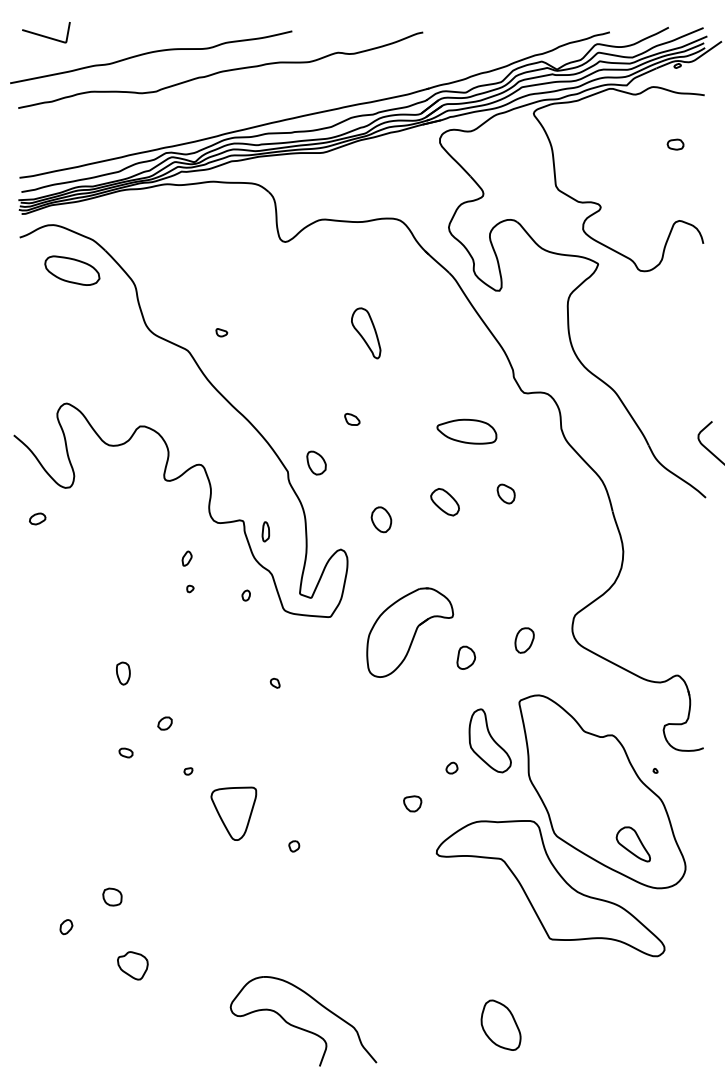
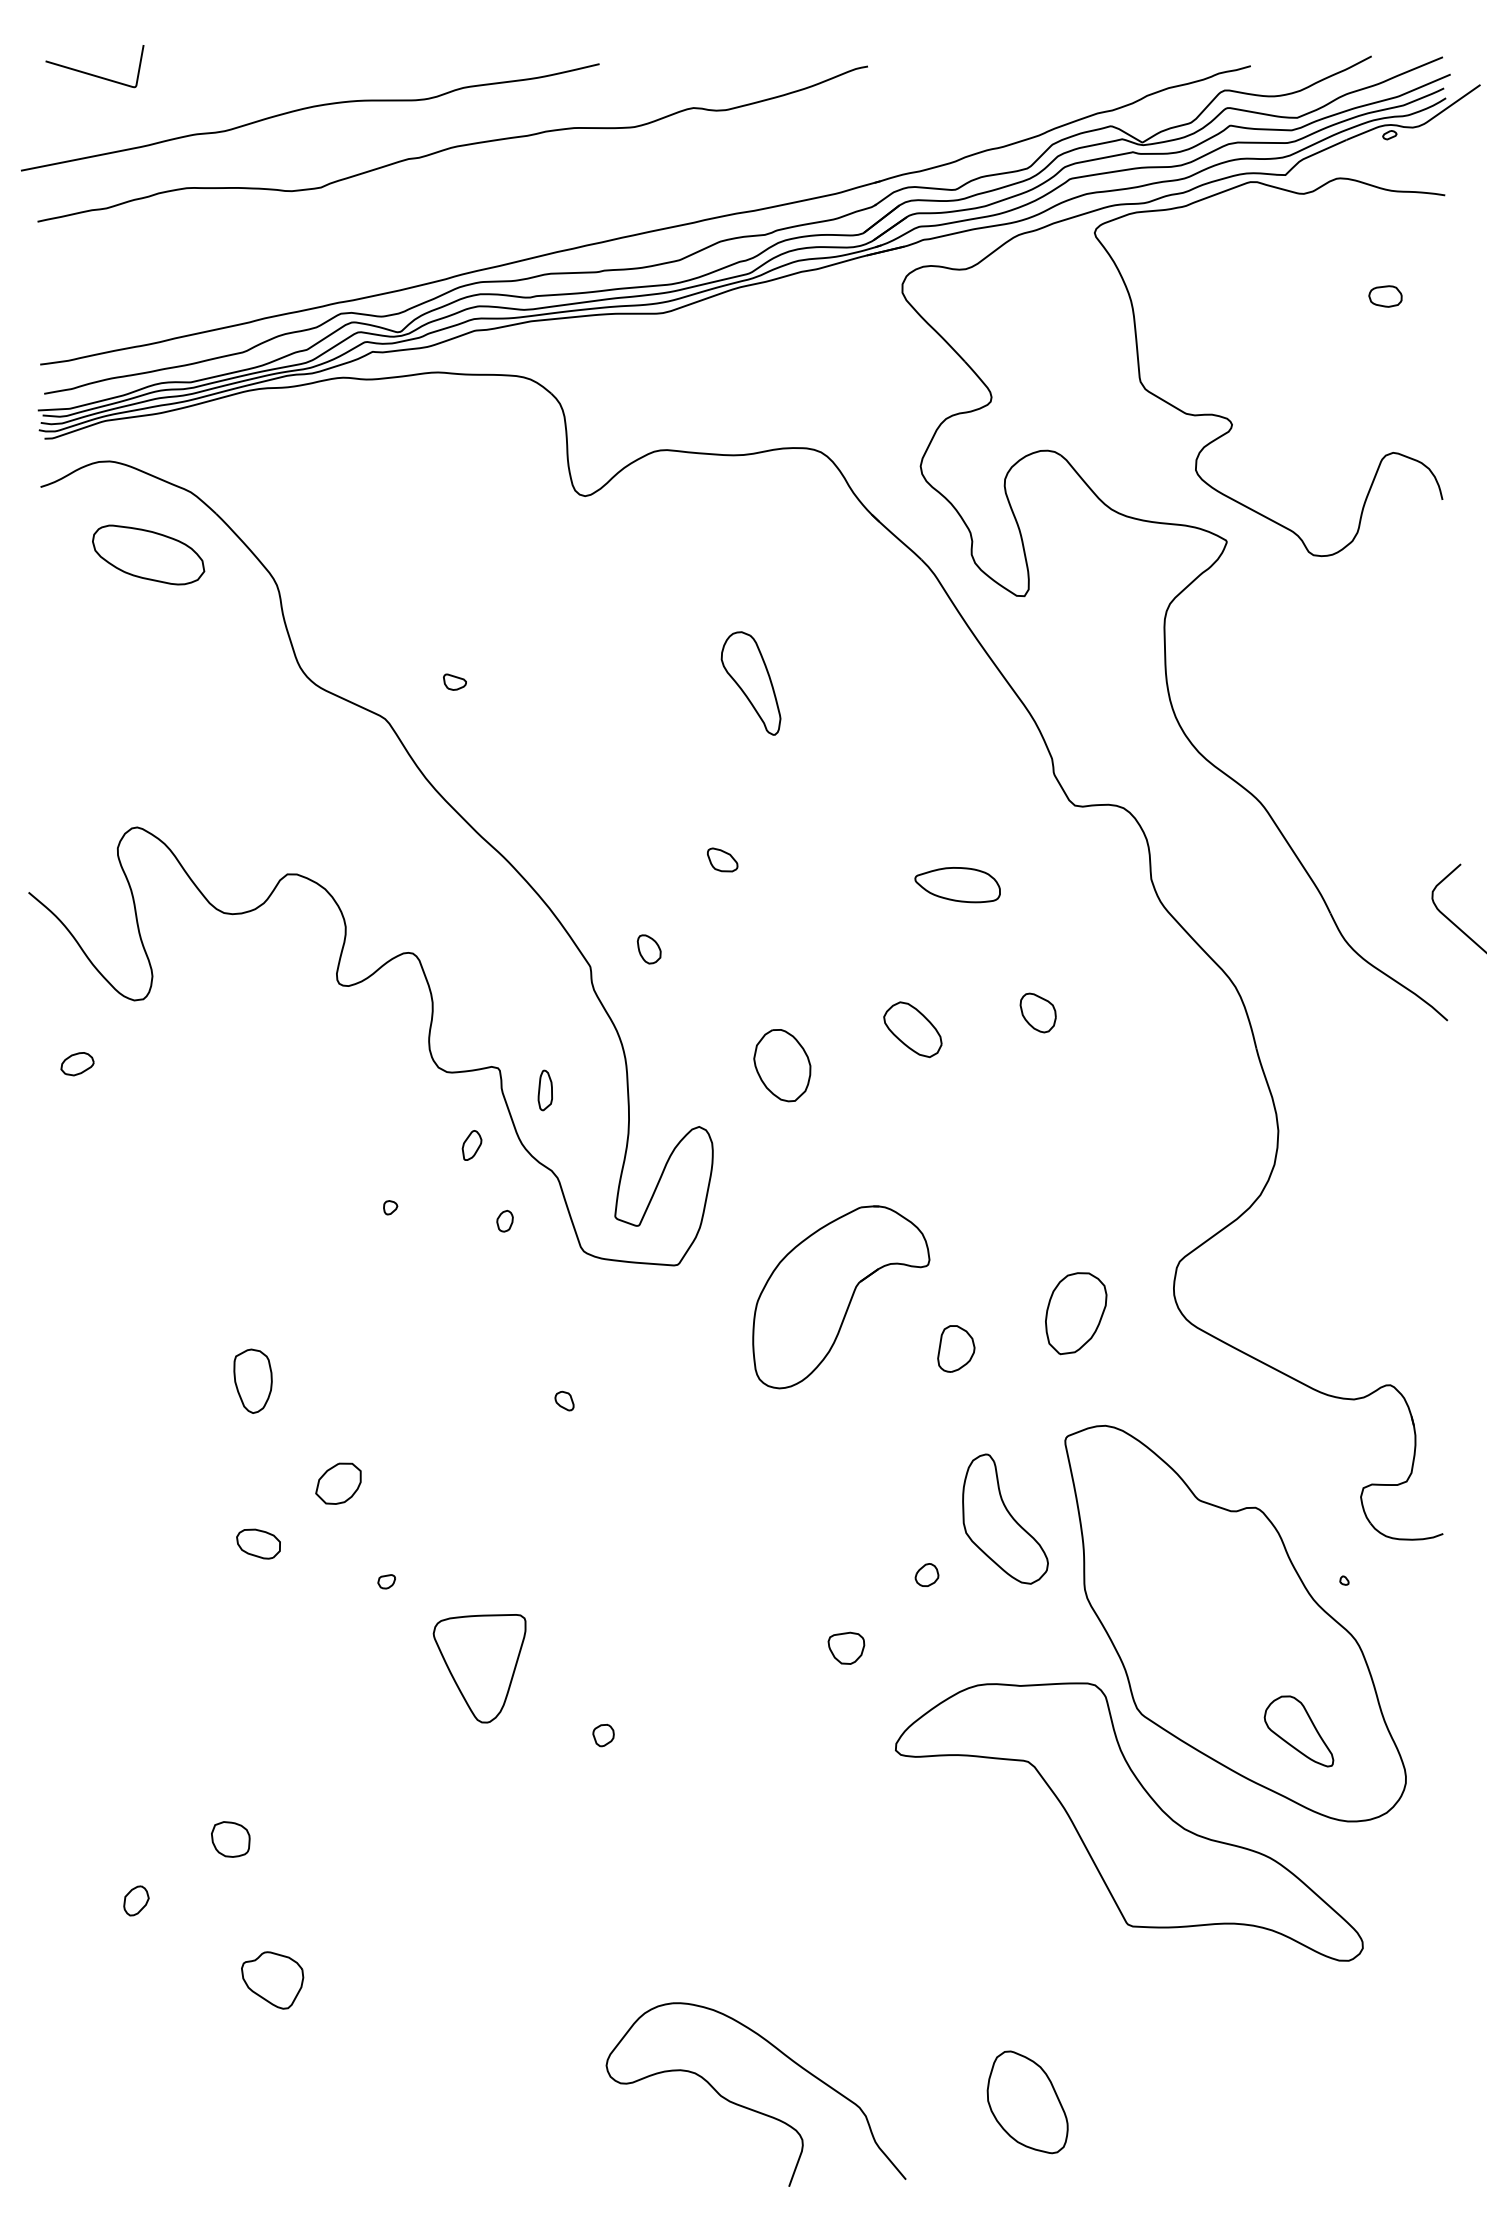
part: (466, 431) -> (956, 884), size x0.7
part: (316, 462) -> (649, 948), size x0.6
part: (381, 519) -> (782, 1065), size x1.4
part: (186, 558) -> (470, 1145), moved
part: (524, 640) -> (1075, 1313), size x1.6
part: (123, 673) -> (253, 1380), size x1.4
part: (164, 723) -> (337, 1483), size x1.6
part: (125, 752) -> (257, 1542), size x1.6
part: (300, 1027) -> (749, 2106), moved

